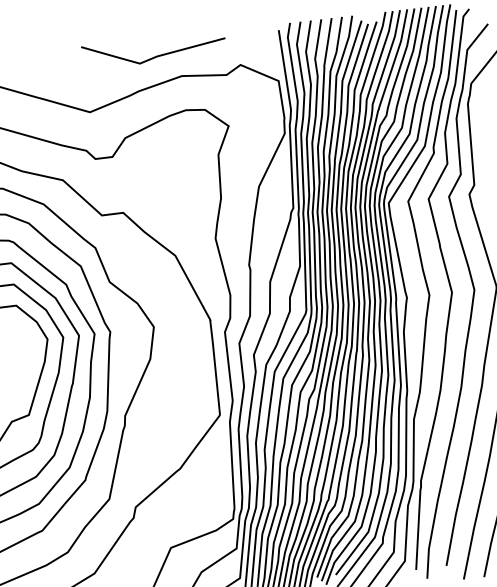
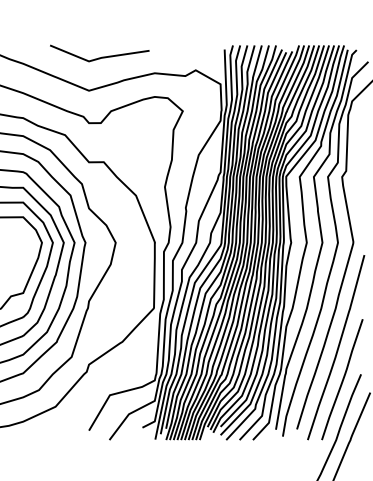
line: (154, 56) -> (99, 57), moved

